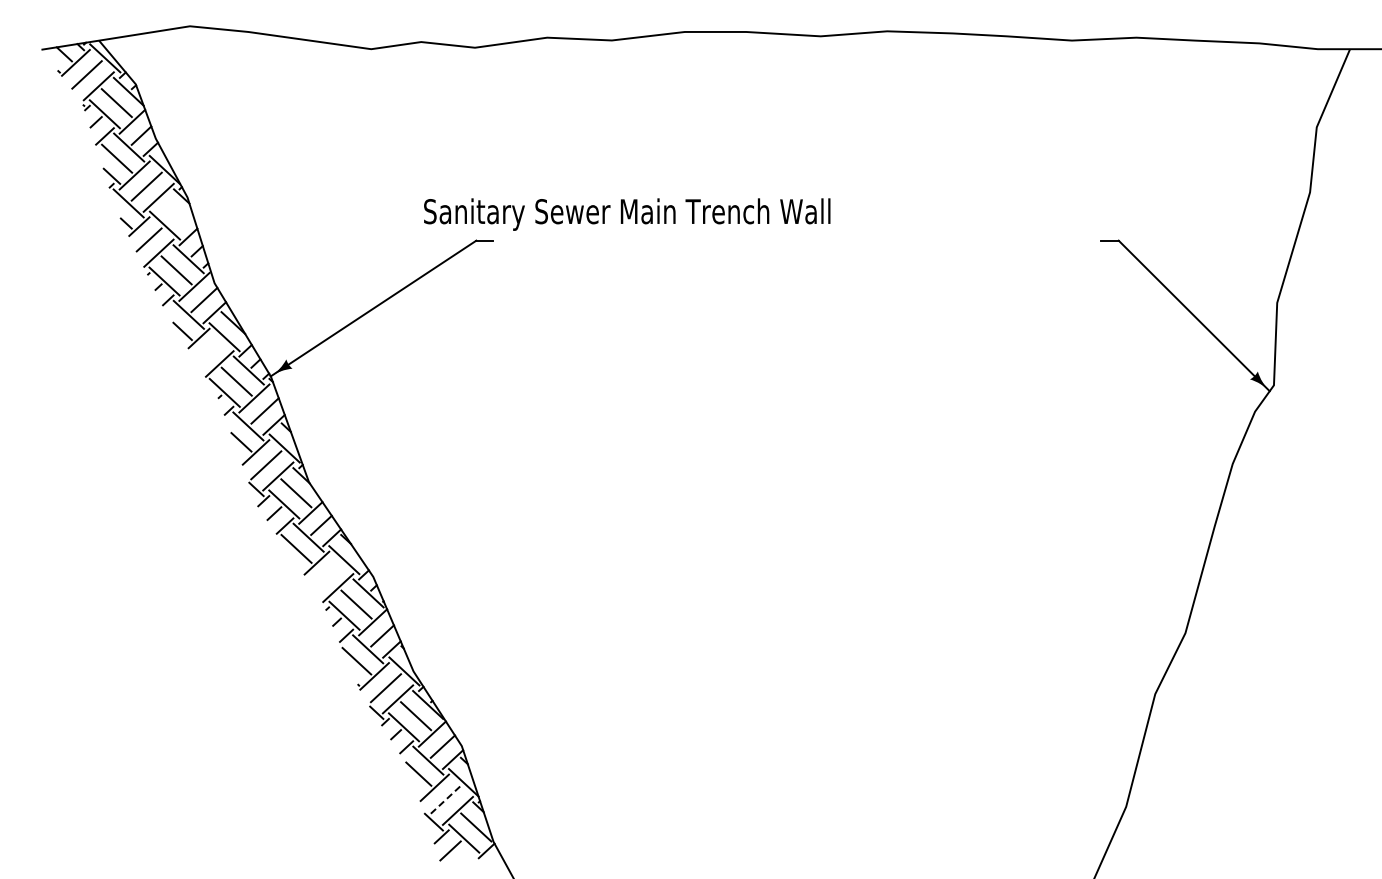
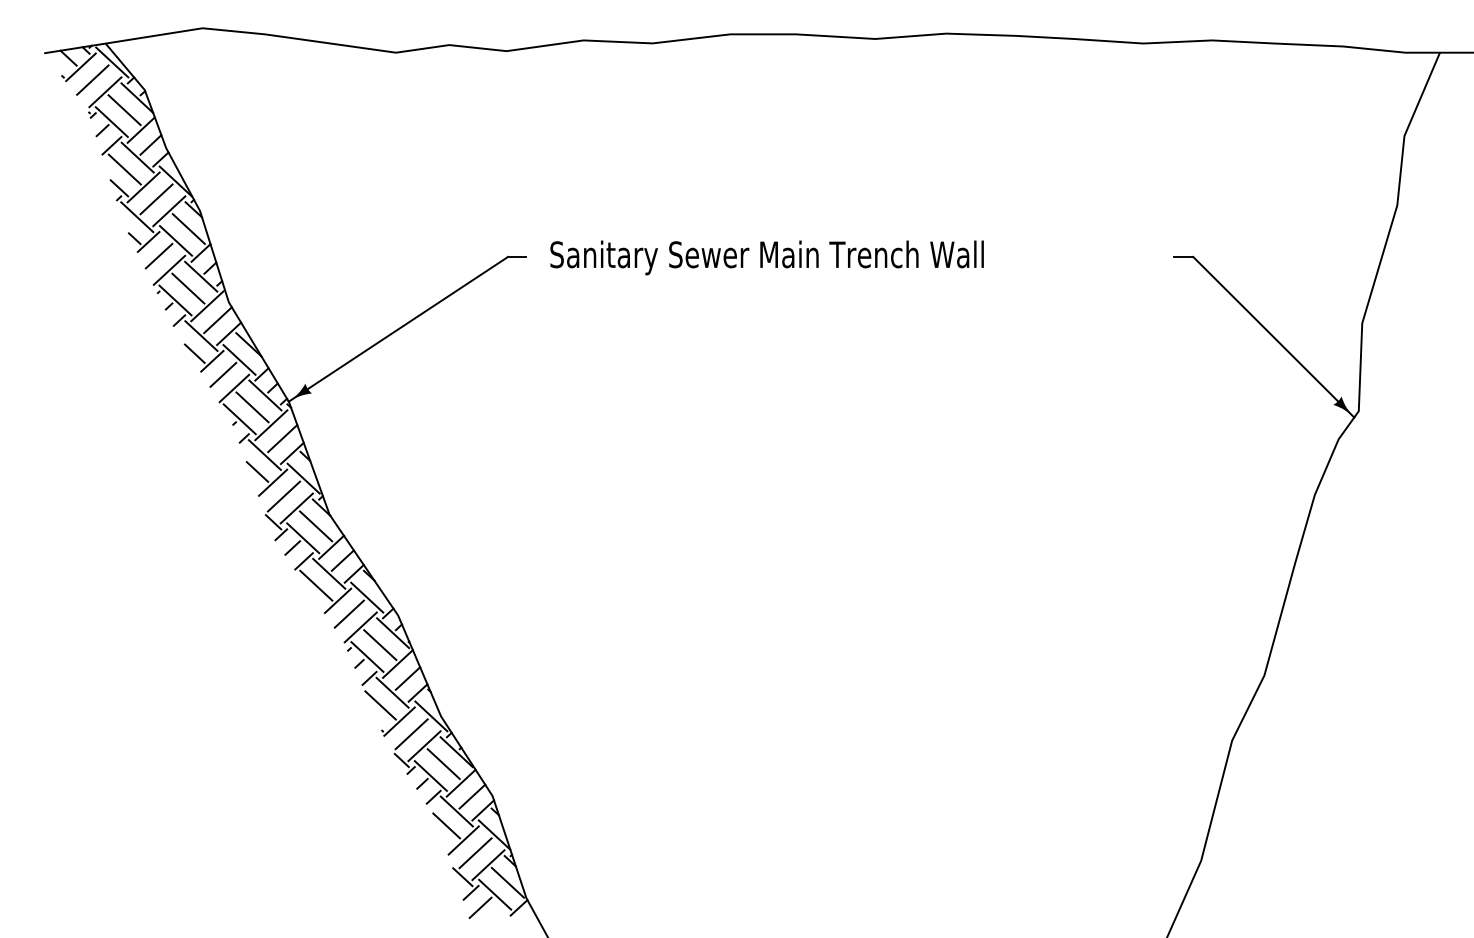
line: (177, 214) -> (189, 229), added
text: (627, 214) -> (767, 257), moved
line: (209, 351) -> (223, 375), added
line: (327, 575) -> (349, 614), added
line: (445, 799) -> (475, 852), dashed -> solid

